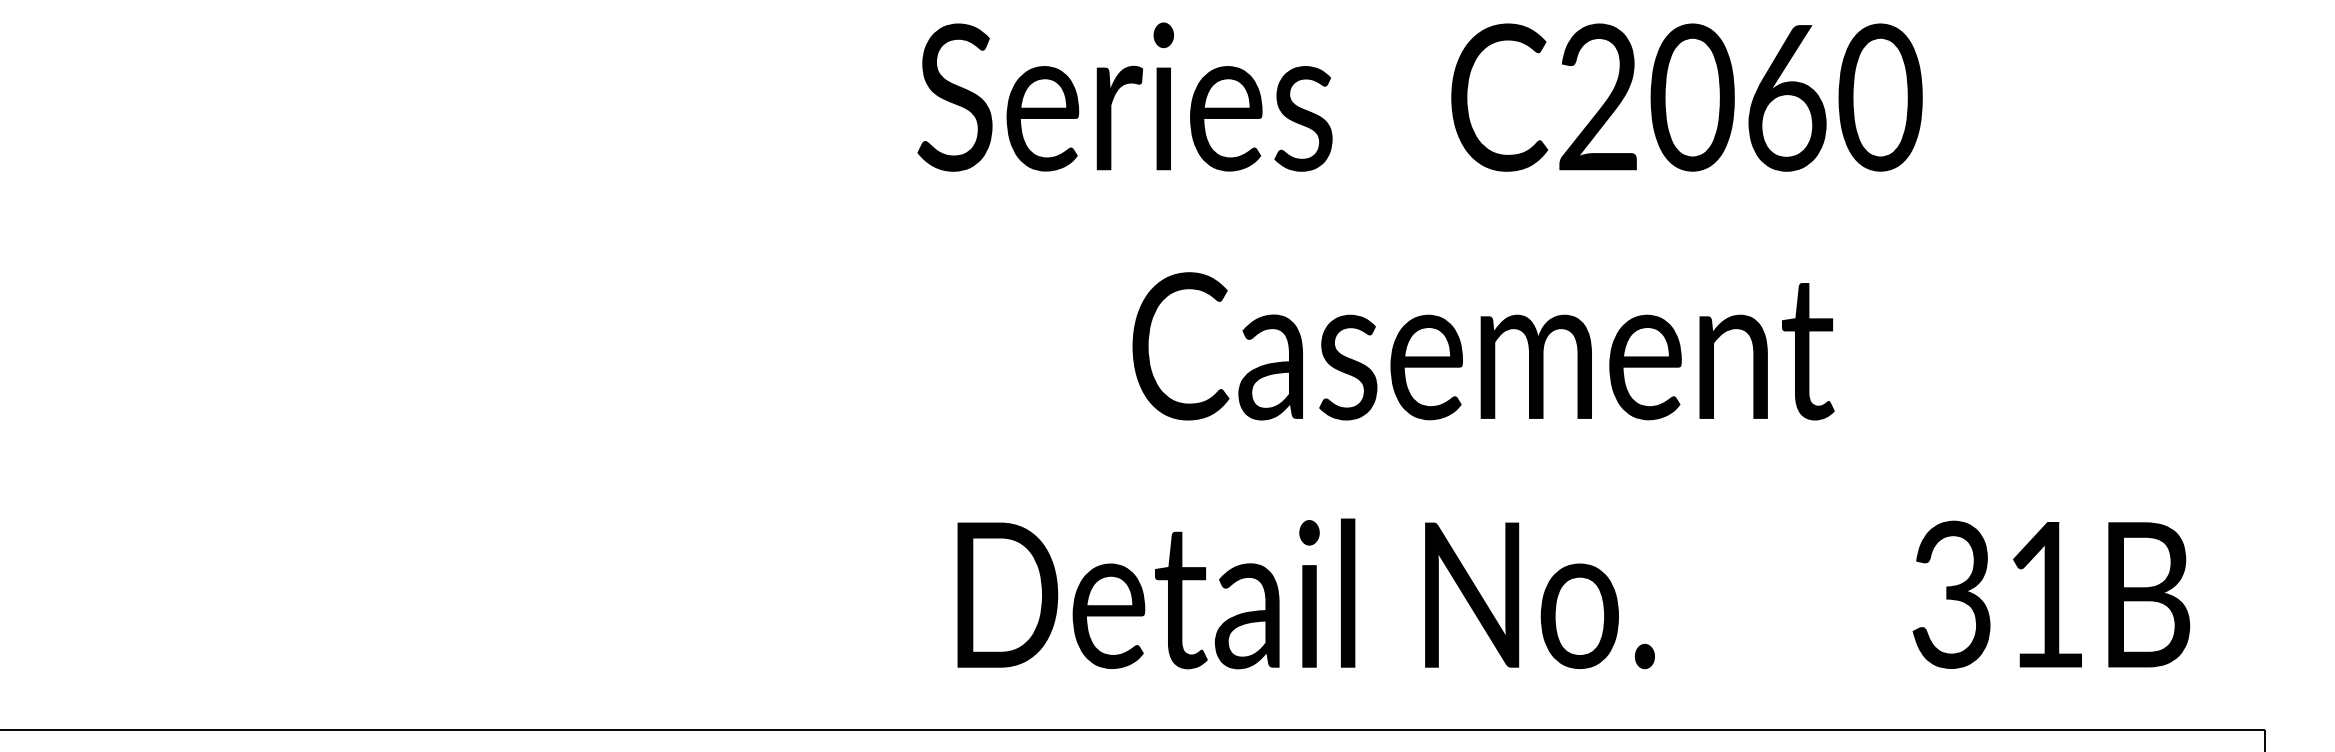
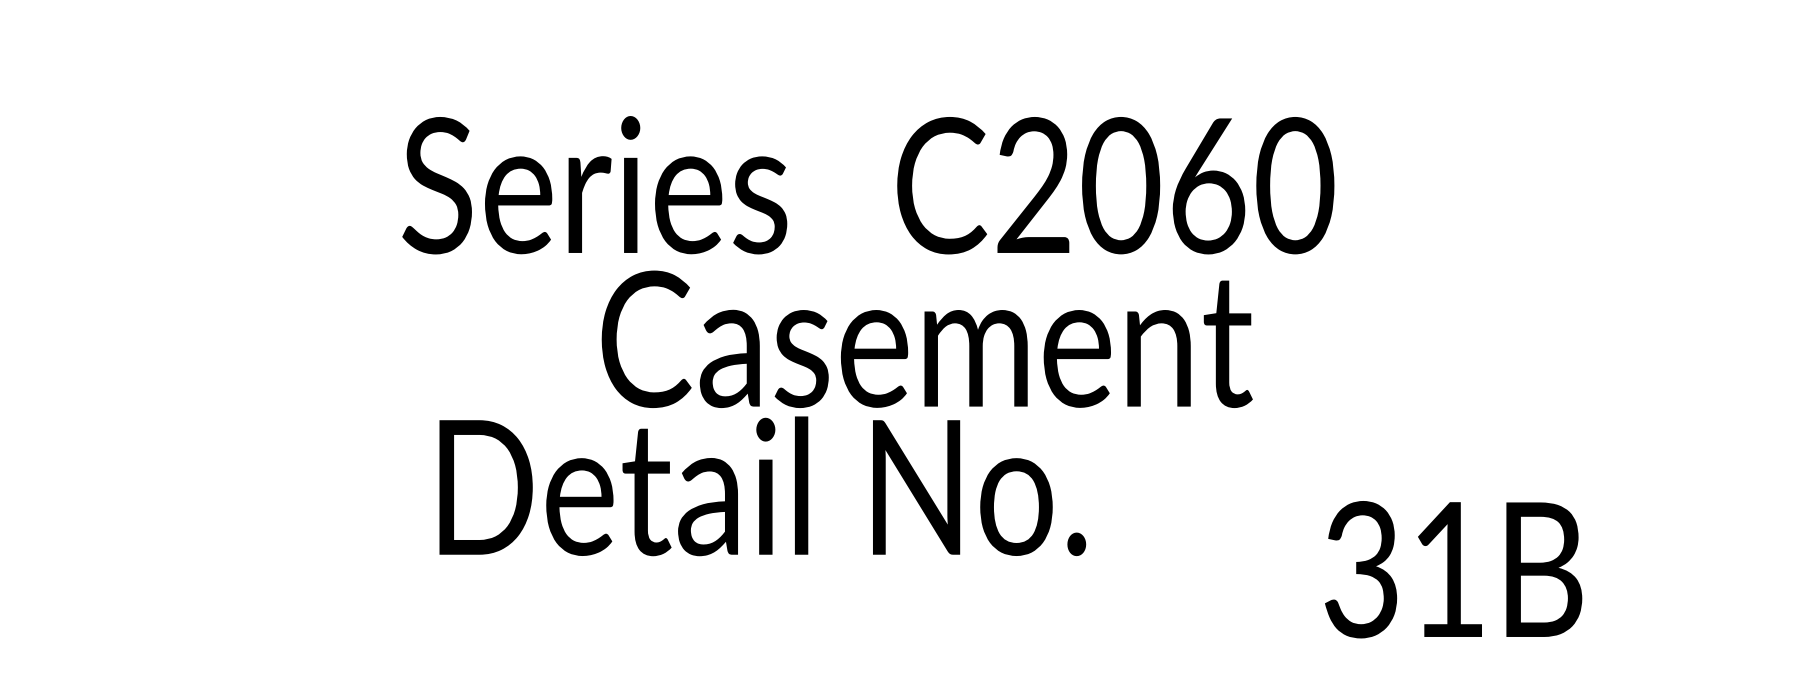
text: (1419, 96) -> (867, 184), moved
text: (1305, 593) -> (762, 485), moved

